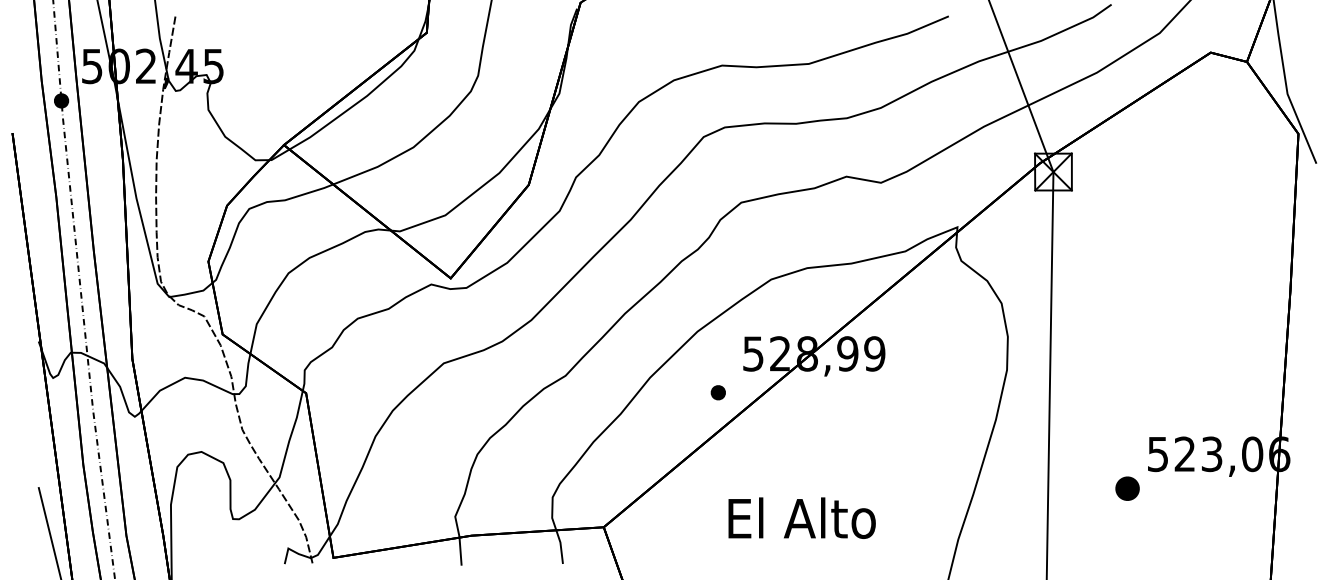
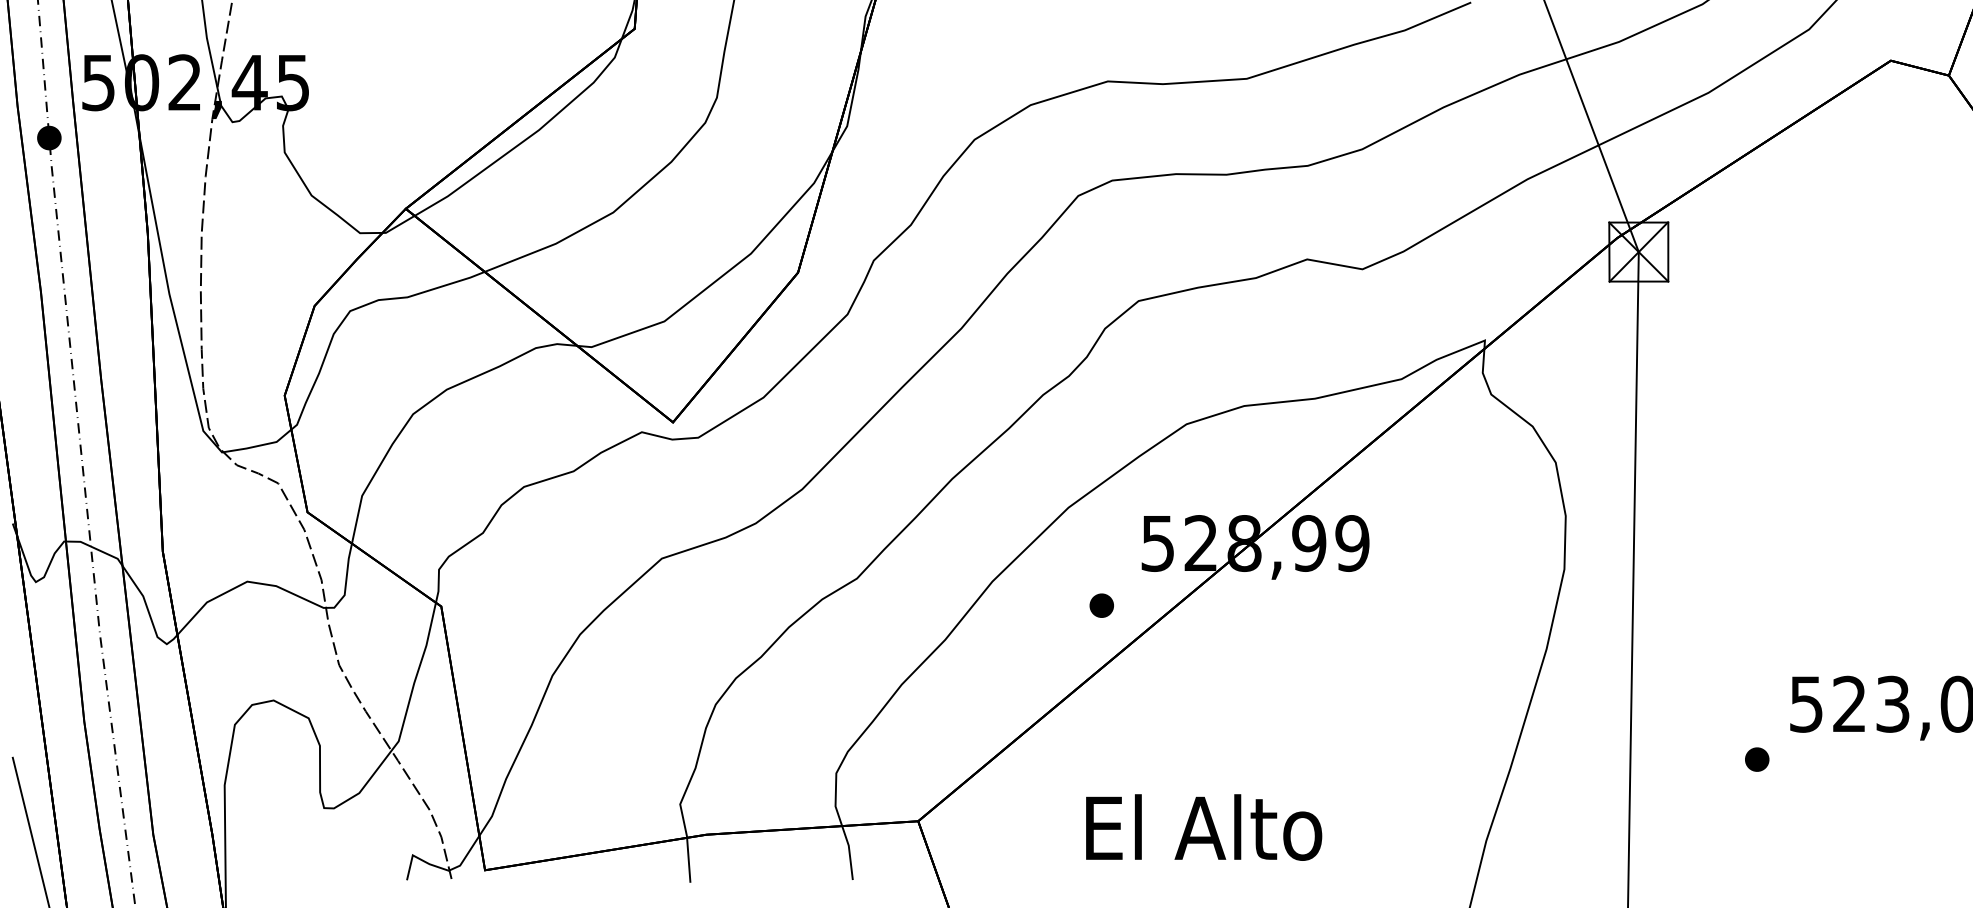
part: (1126, 488) -> (1755, 759), size x0.62
text: (801, 517) -> (1203, 826), moved

